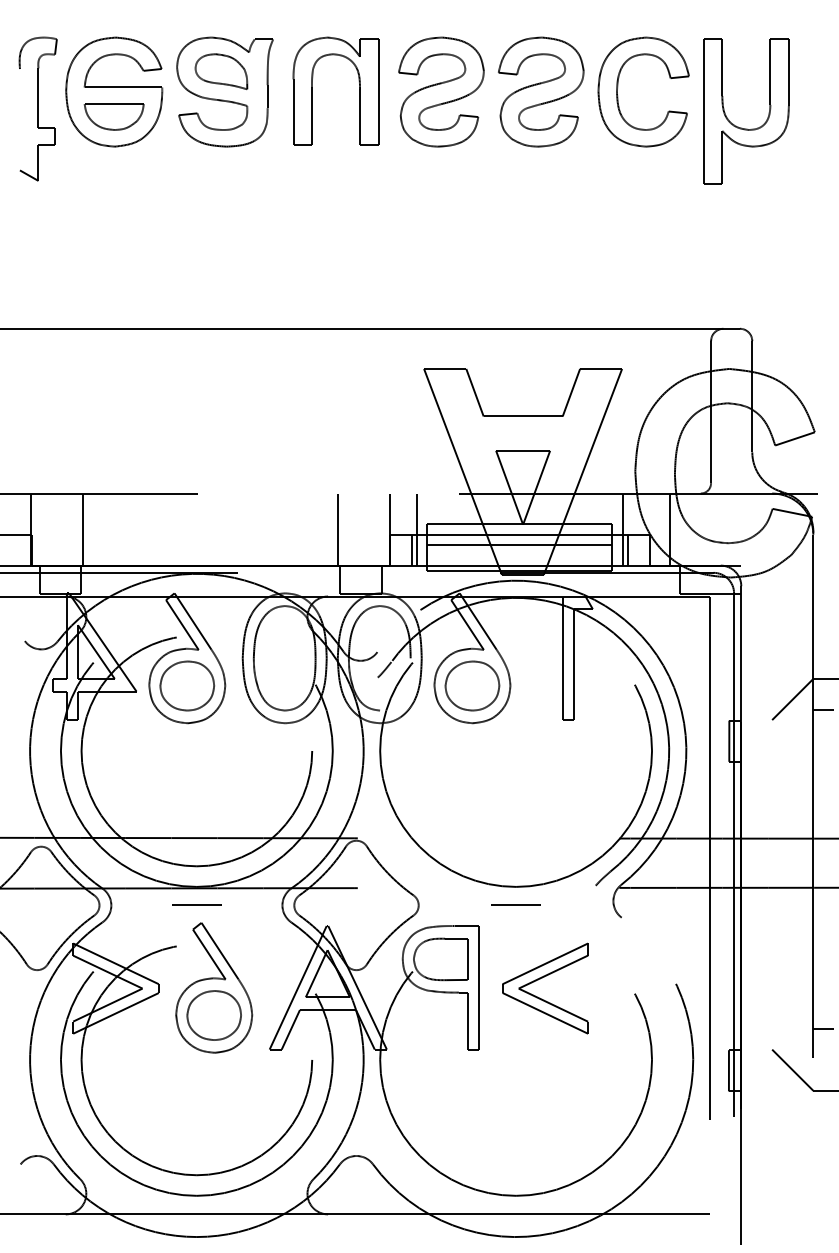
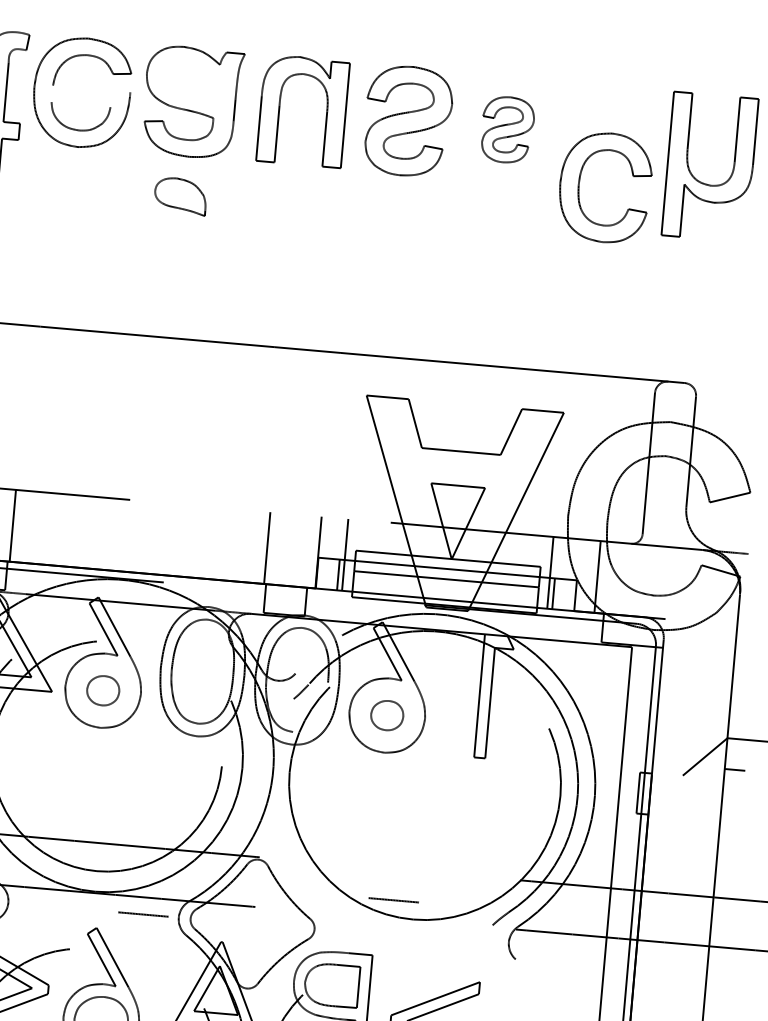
part: (221, 71) -> (180, 196), moved
line: (123, 87) -> (91, 88), removed
part: (618, 87) -> (580, 180), moved
part: (541, 91) -> (507, 129), size x0.6
line: (113, 104) -> (80, 105), removed
part: (187, 685) -> (103, 690), size x0.6
part: (472, 685) -> (387, 715), size x0.6
line: (196, 904) -> (143, 913), moved
line: (515, 904) -> (393, 899), moved

